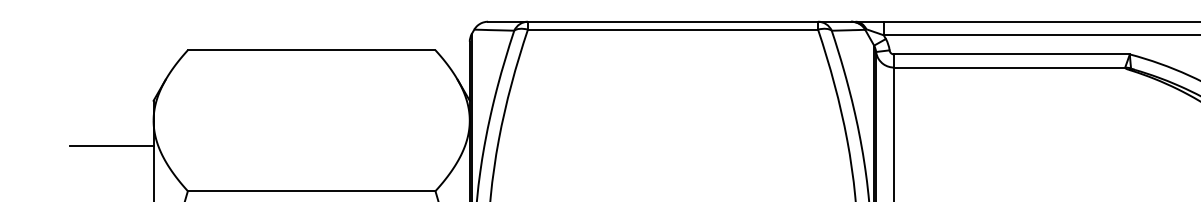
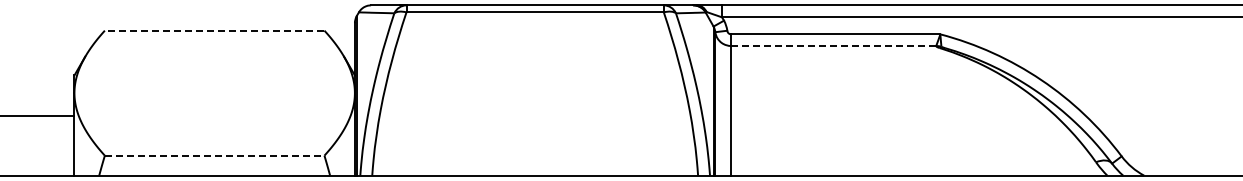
line: (311, 50) -> (214, 30), solid -> dashed
line: (1009, 68) -> (833, 46), solid -> dashed
line: (311, 191) -> (214, 155), solid -> dashed

